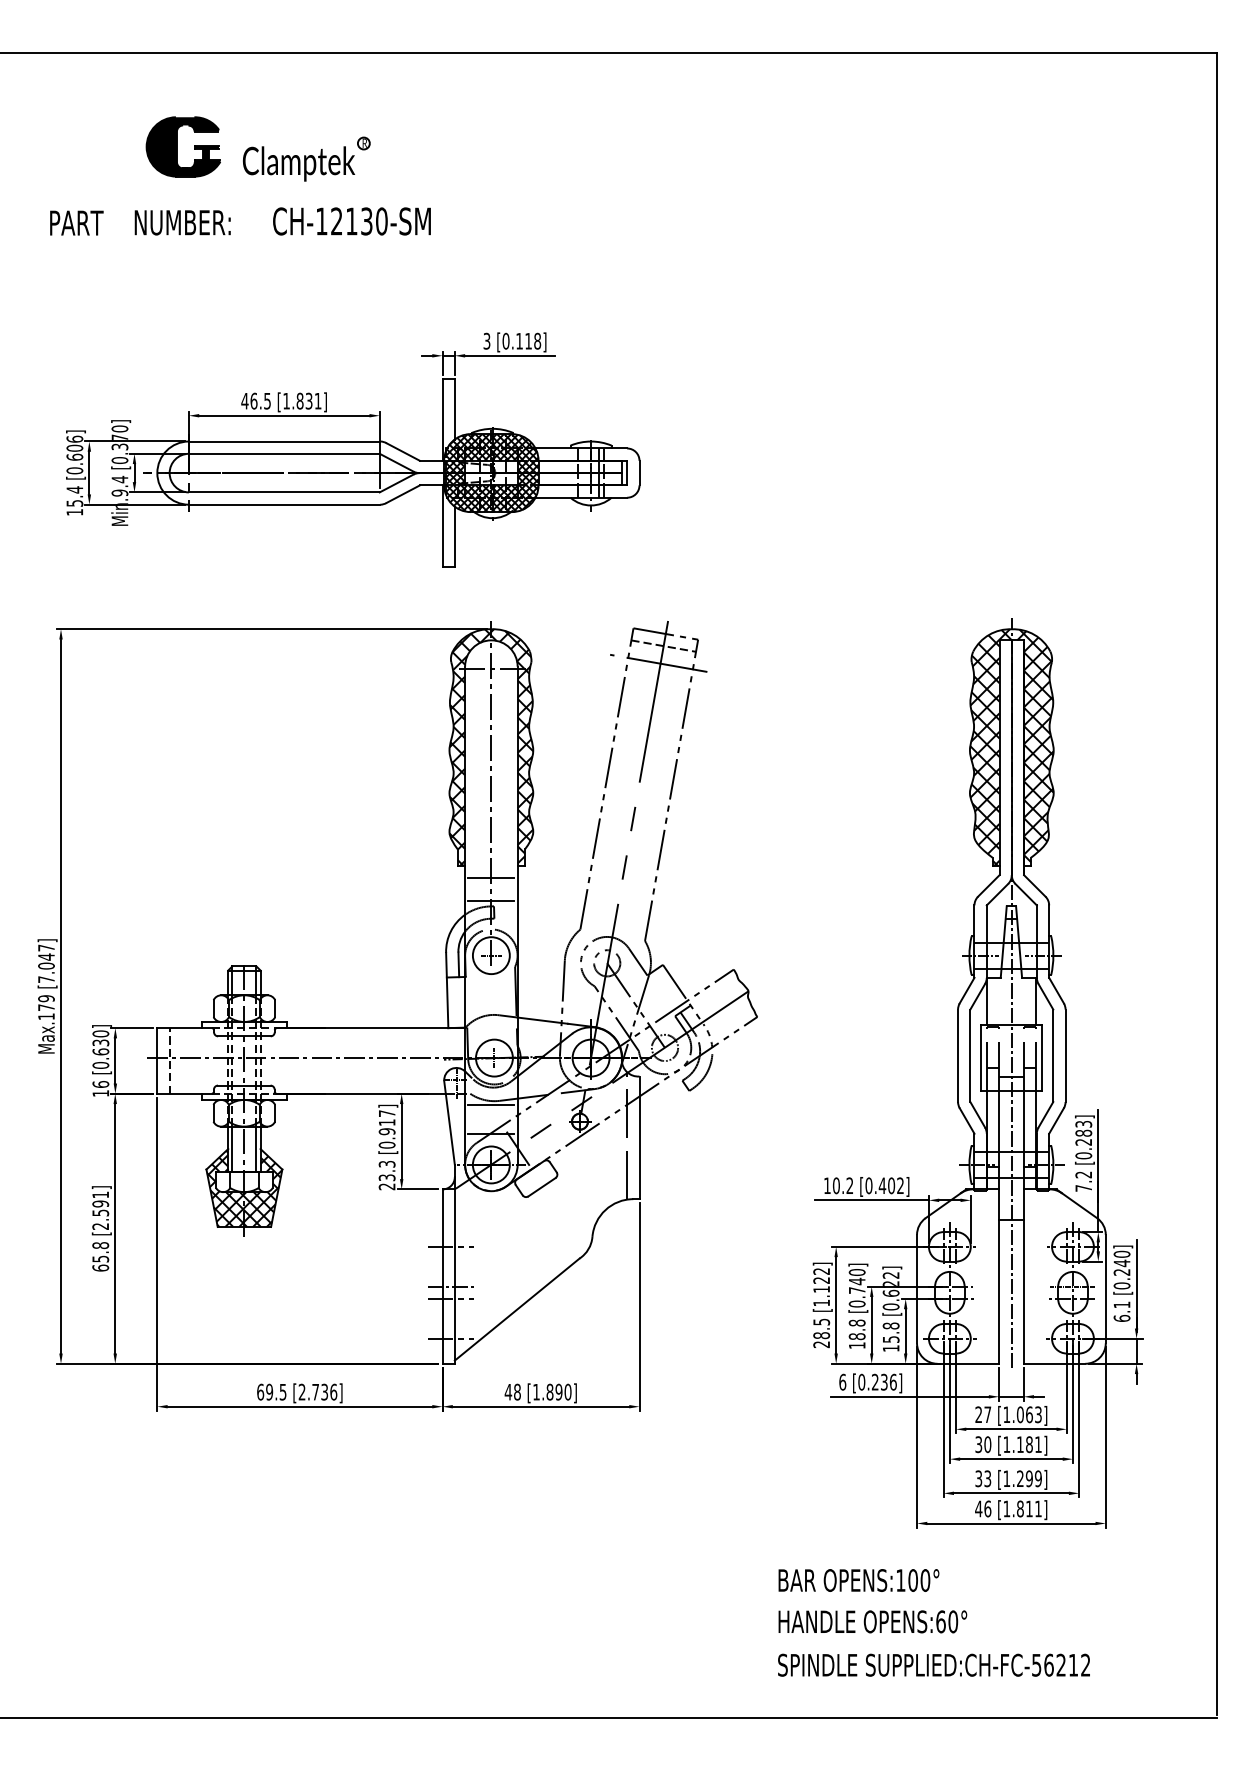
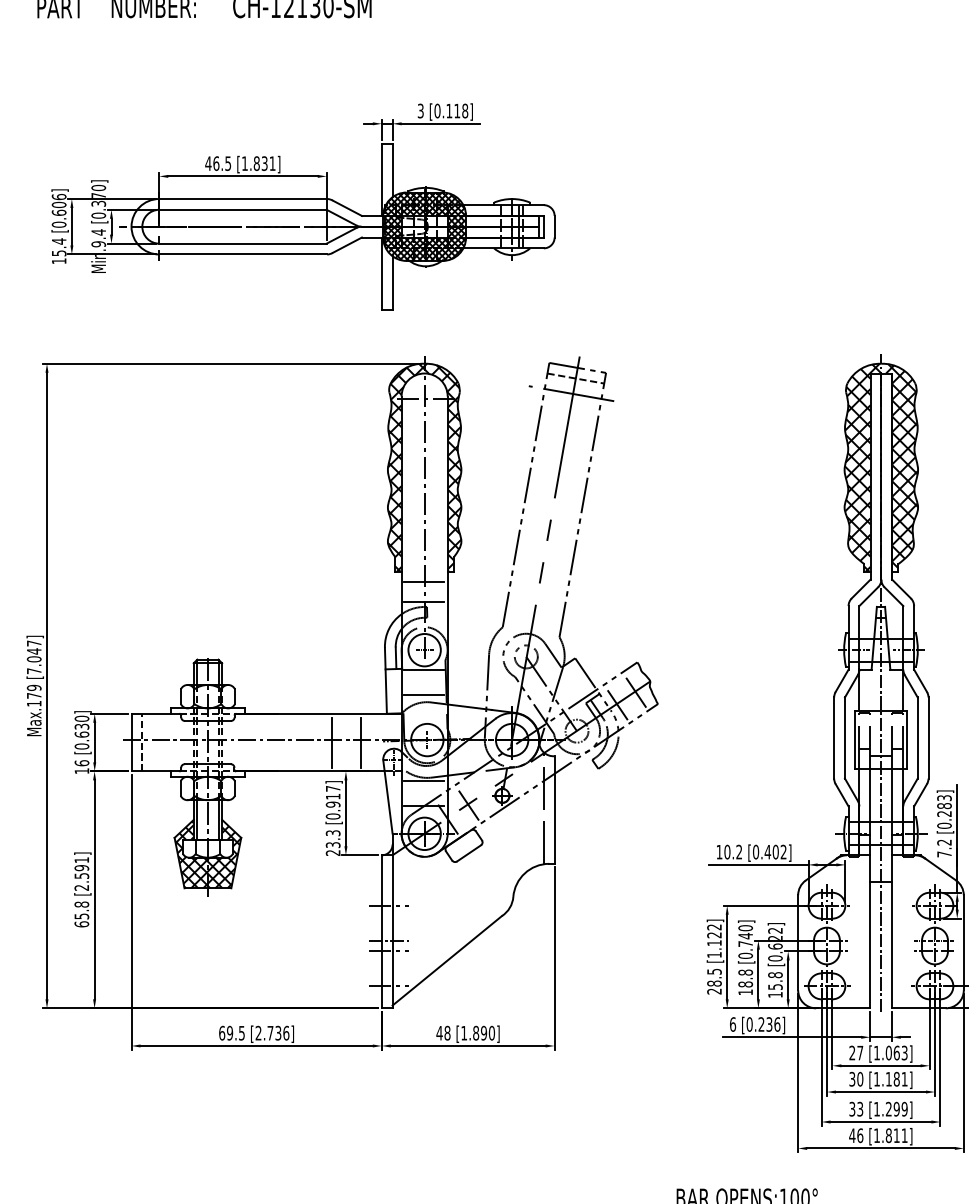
line: (490, 977) -> (423, 669), added
line: (730, 1002) -> (634, 691), added
line: (490, 1006) -> (423, 694), added
line: (709, 1016) -> (616, 703), added
line: (386, 1060) -> (332, 742), added
line: (419, 1060) -> (361, 742), added
line: (540, 1130) -> (467, 803), added

